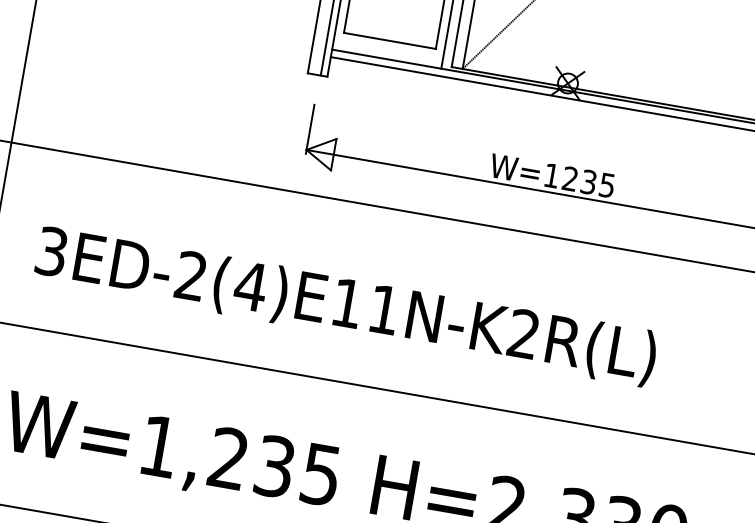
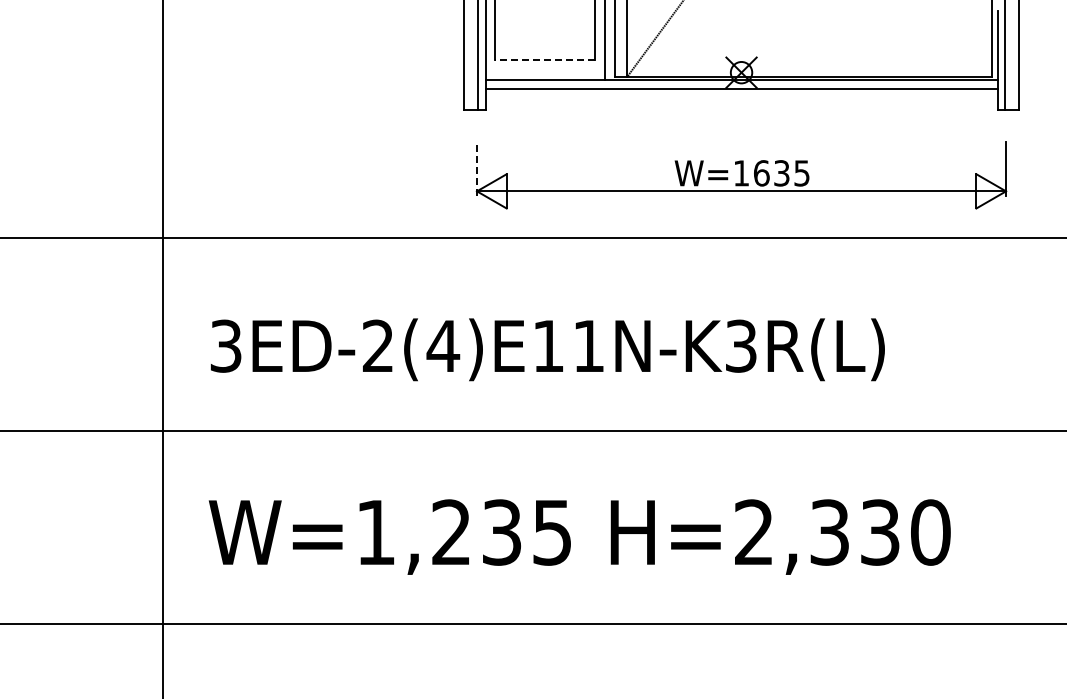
line: (389, 40) -> (544, 60), solid -> dashed
line: (310, 129) -> (477, 168), solid -> dashed
text: (570, 179) -> (761, 173), W=1235 -> W=1635
text: (523, 333) -> (740, 345), 3ED-2(4)E11N-K2R(L) -> 3ED-2(4)E11N-K3R(L)

